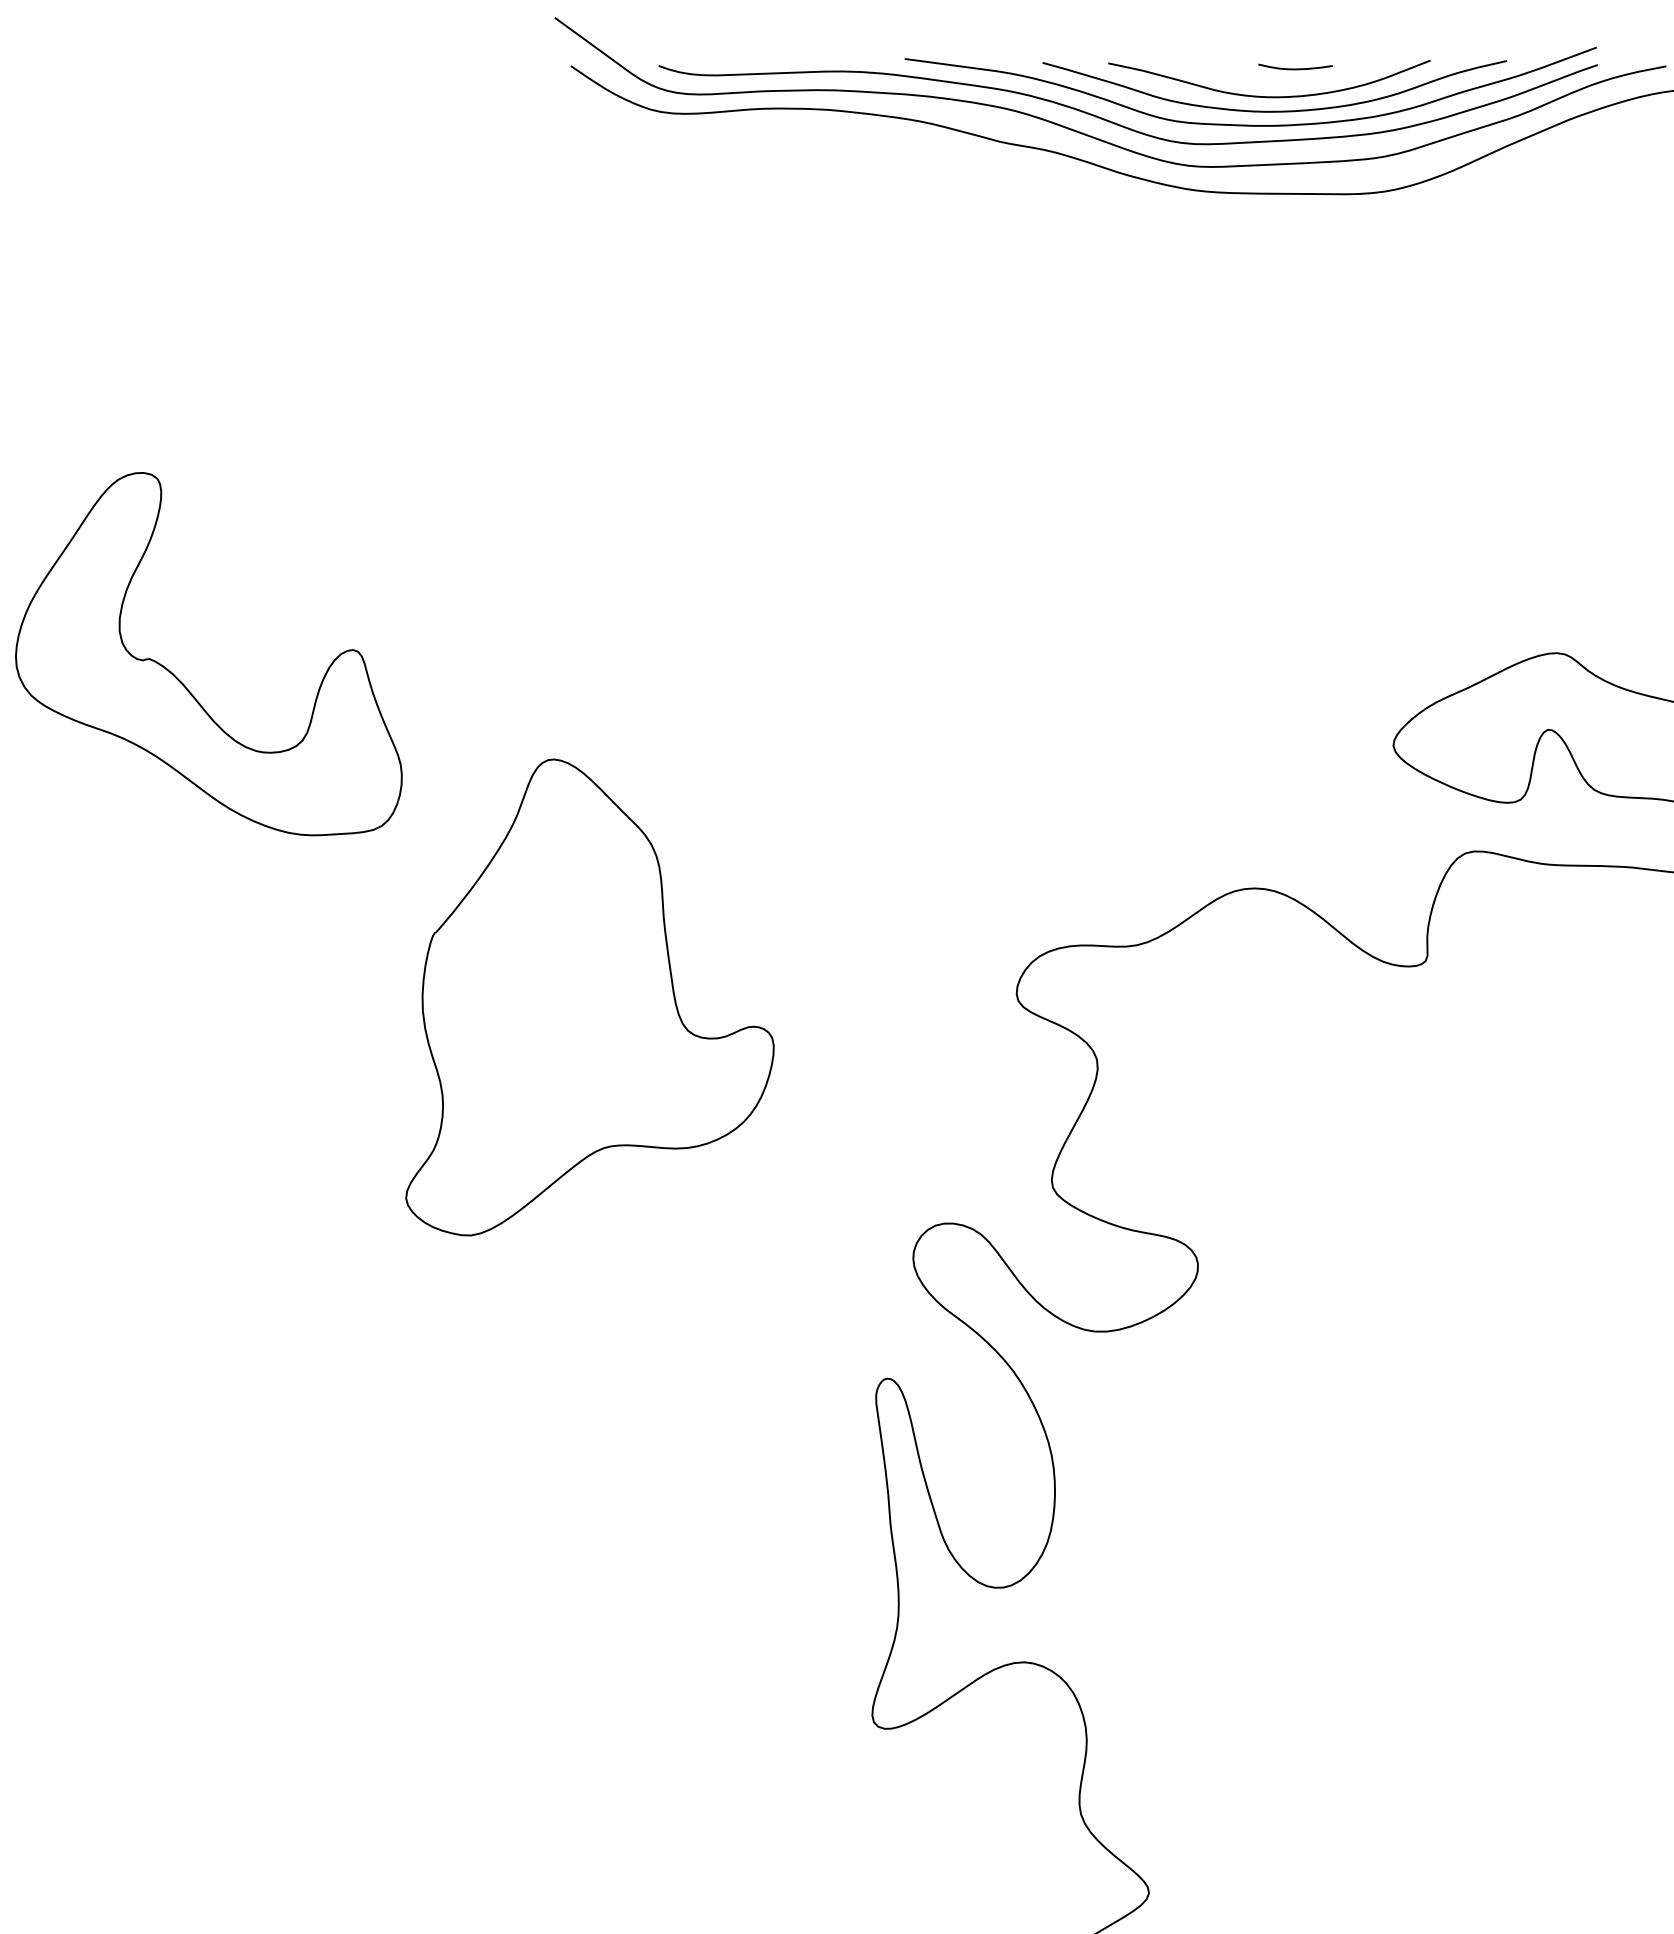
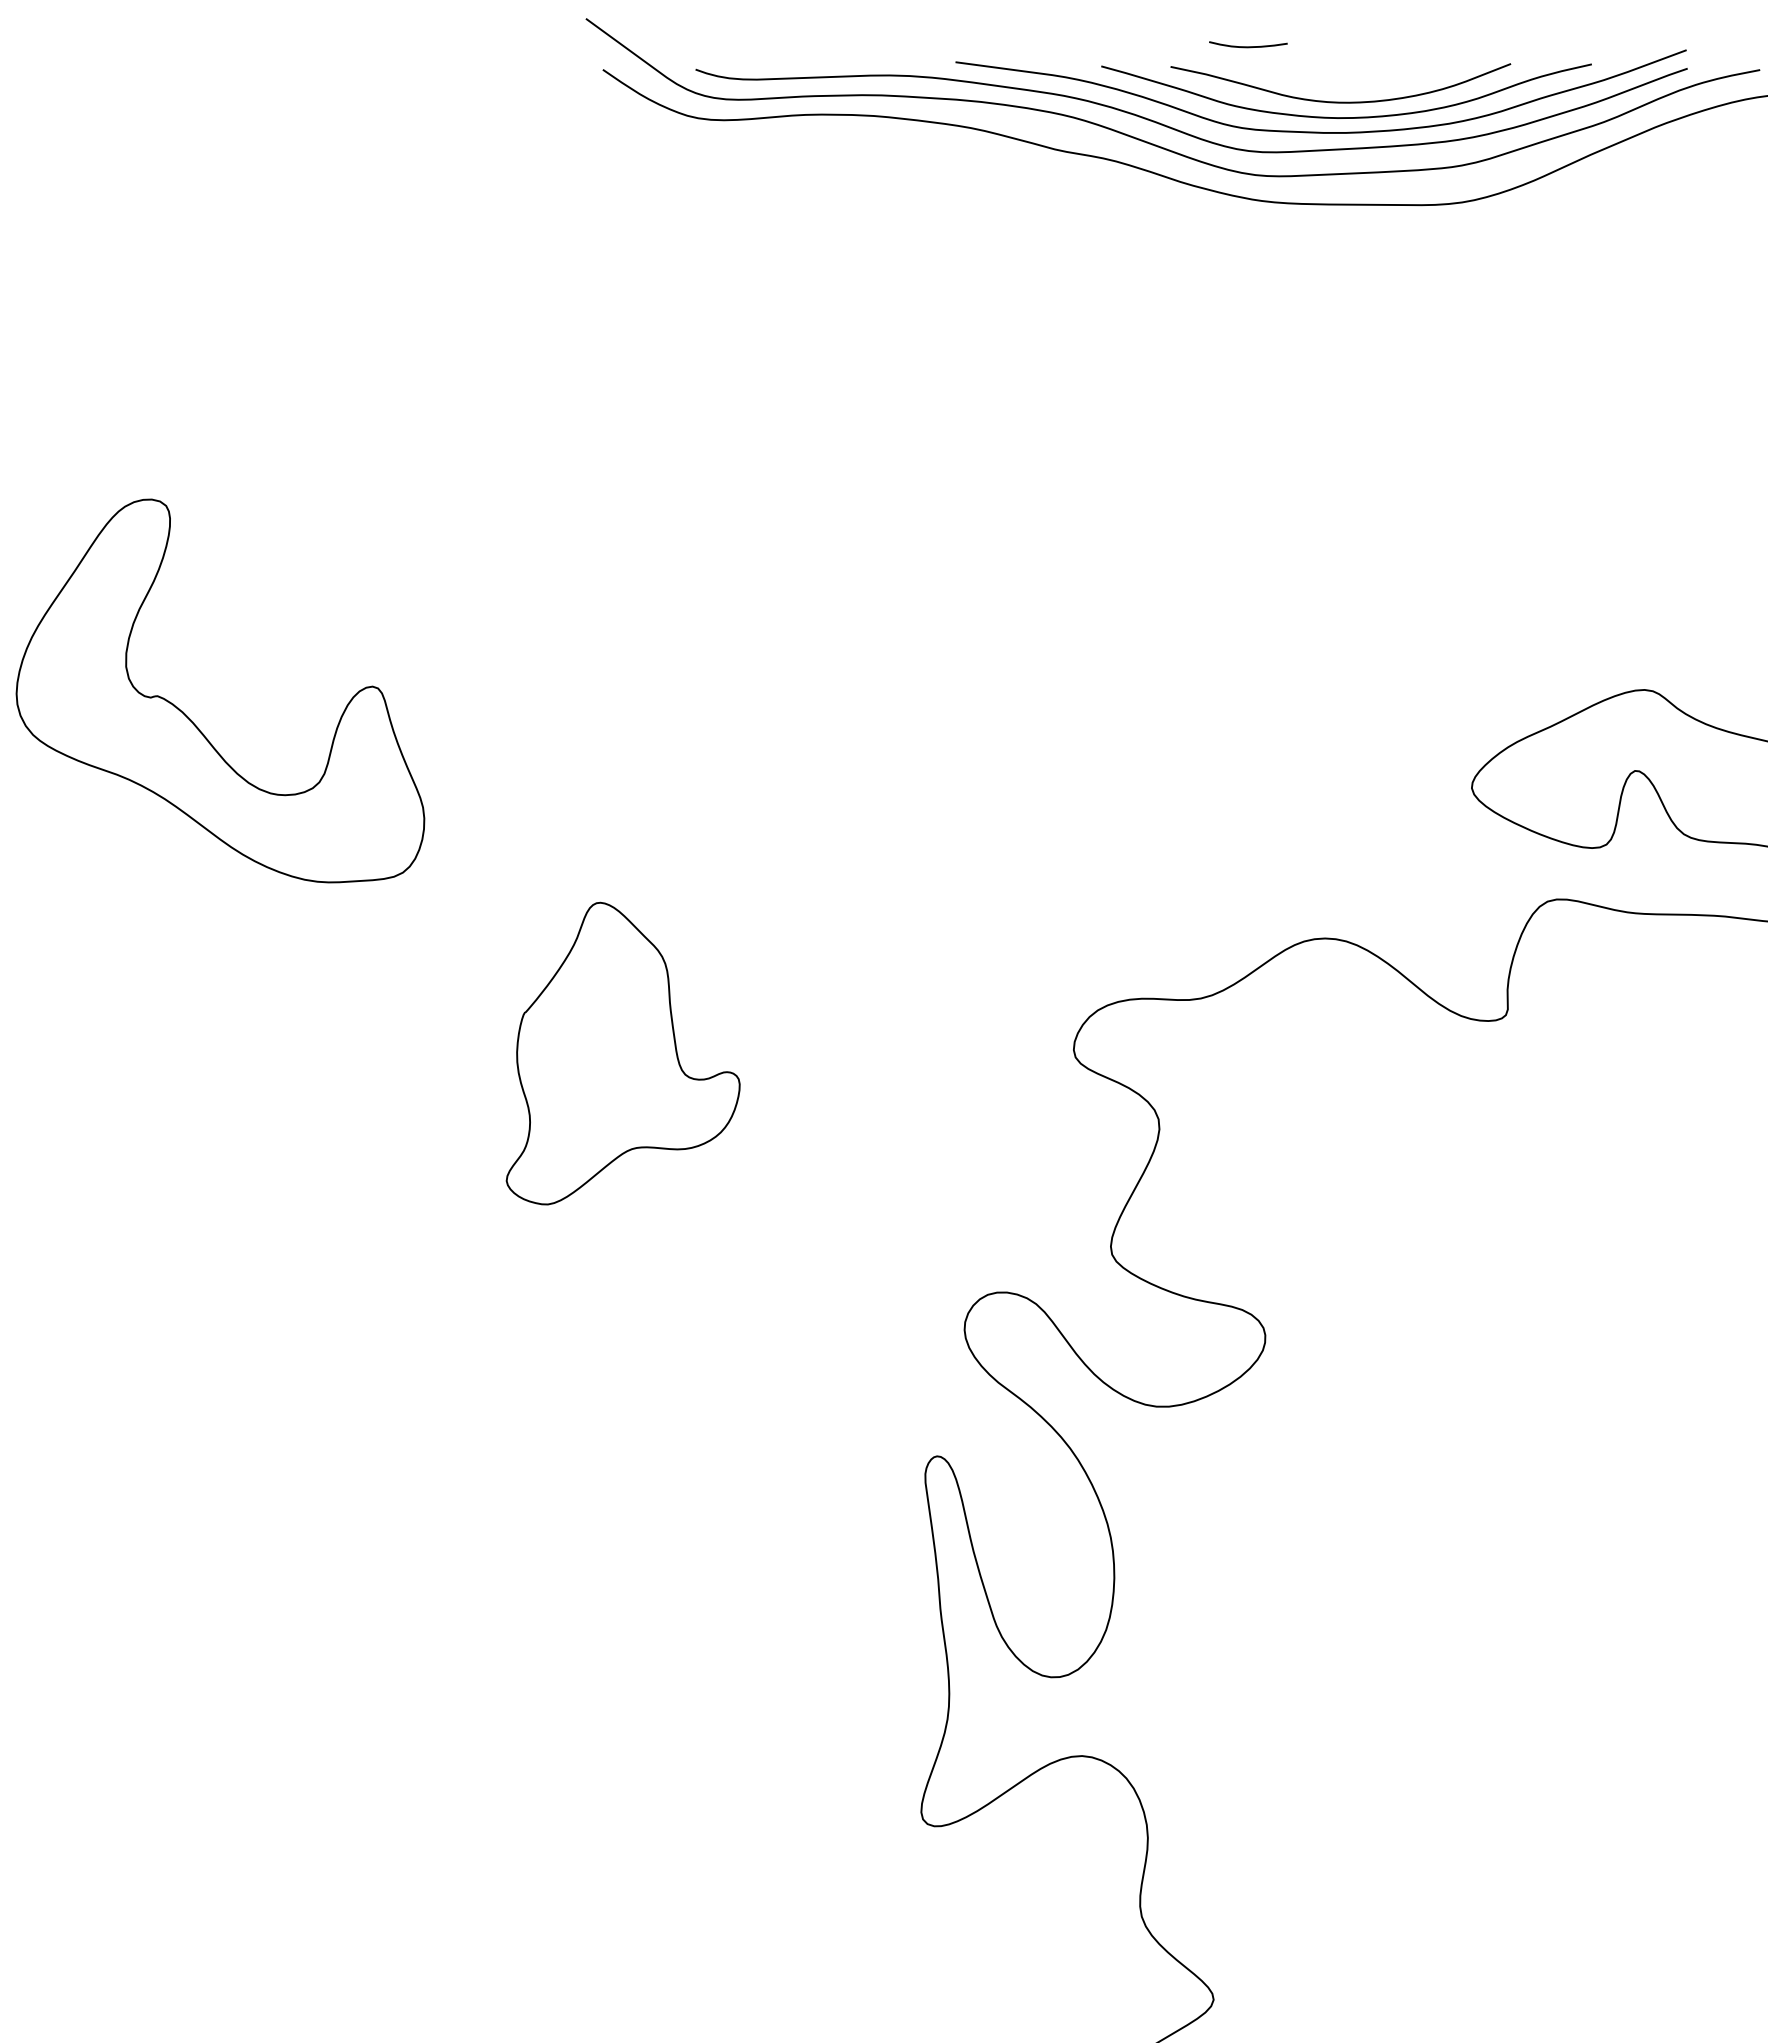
curve: (1295, 68) -> (1248, 46), moved
part: (590, 997) -> (623, 1053), size x0.6

